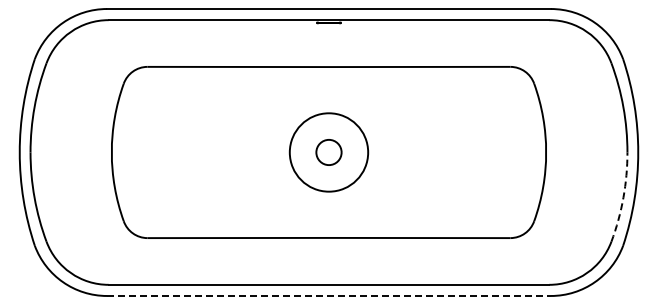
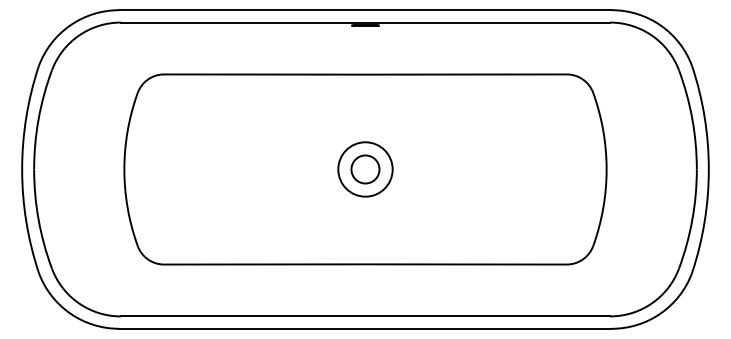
circle: (328, 152) -> (364, 169), size x0.62
arc: (623, 197) -> (692, 219), dashed -> solid
line: (328, 295) -> (364, 328), dashed -> solid

